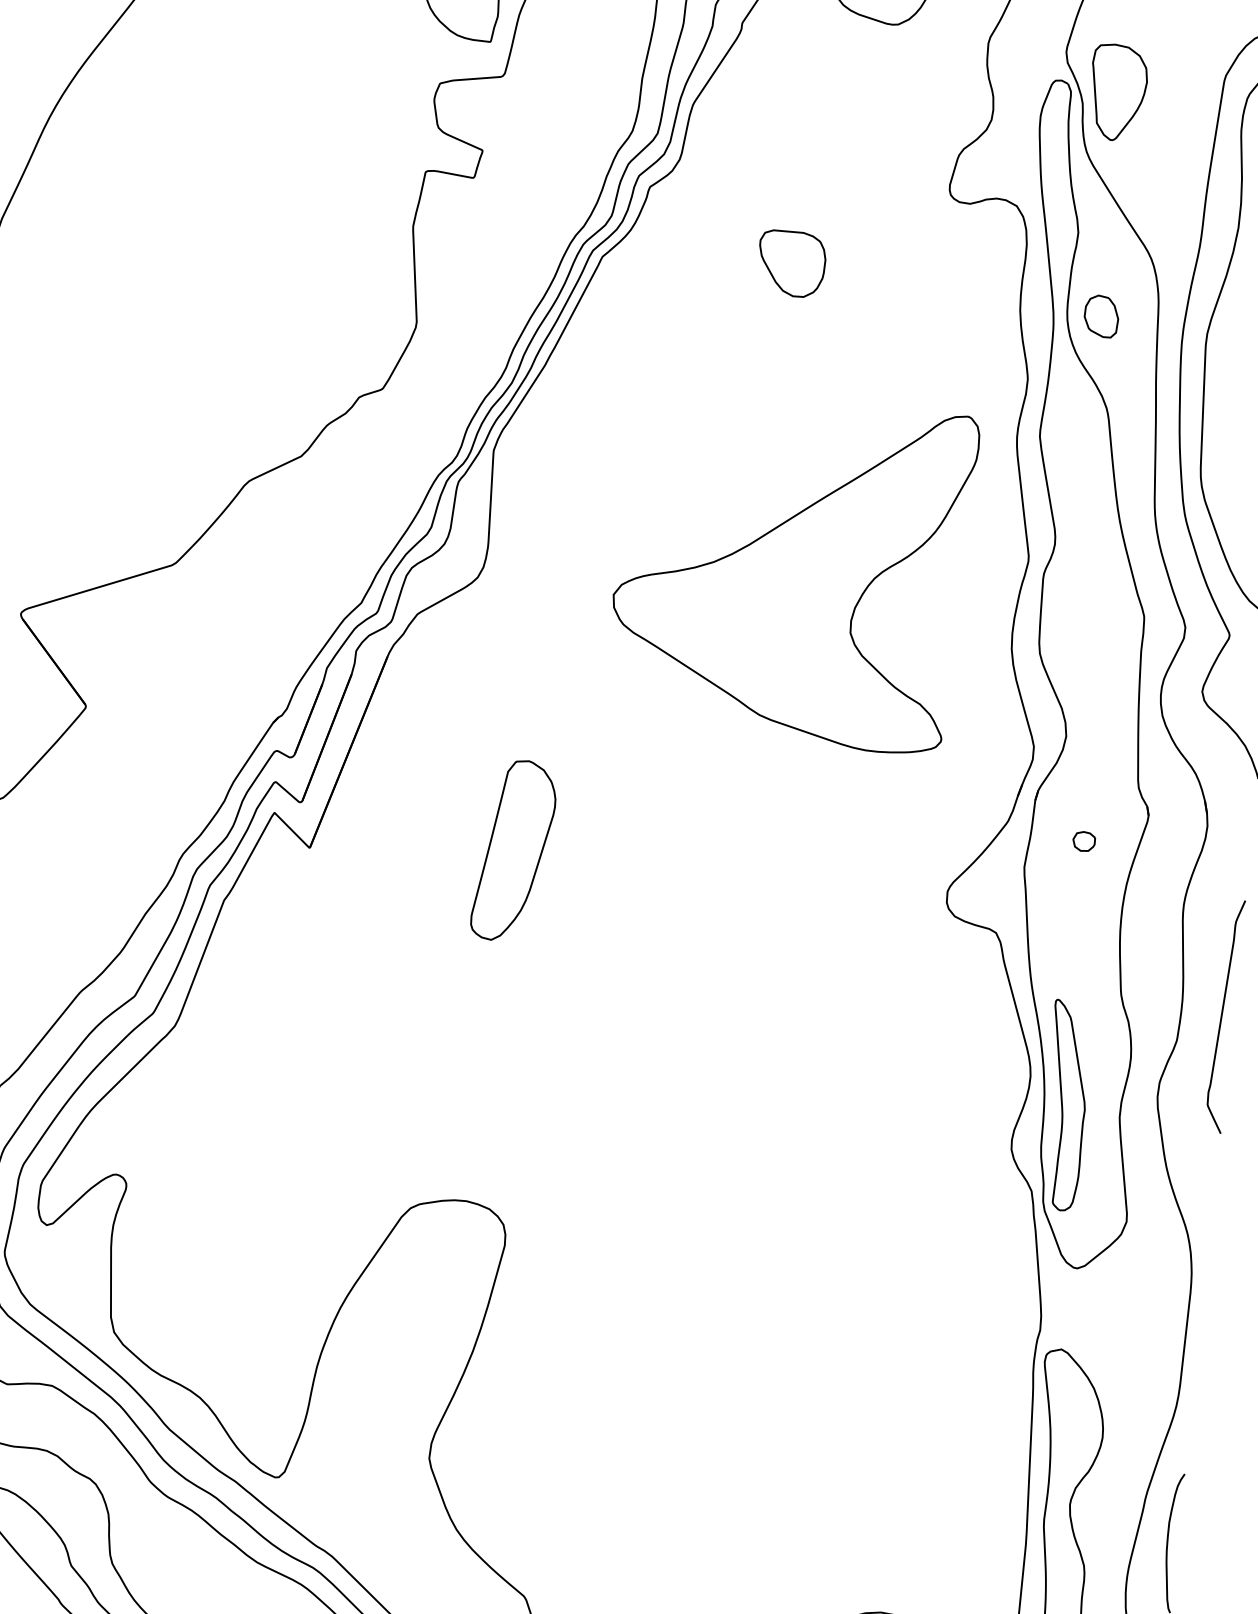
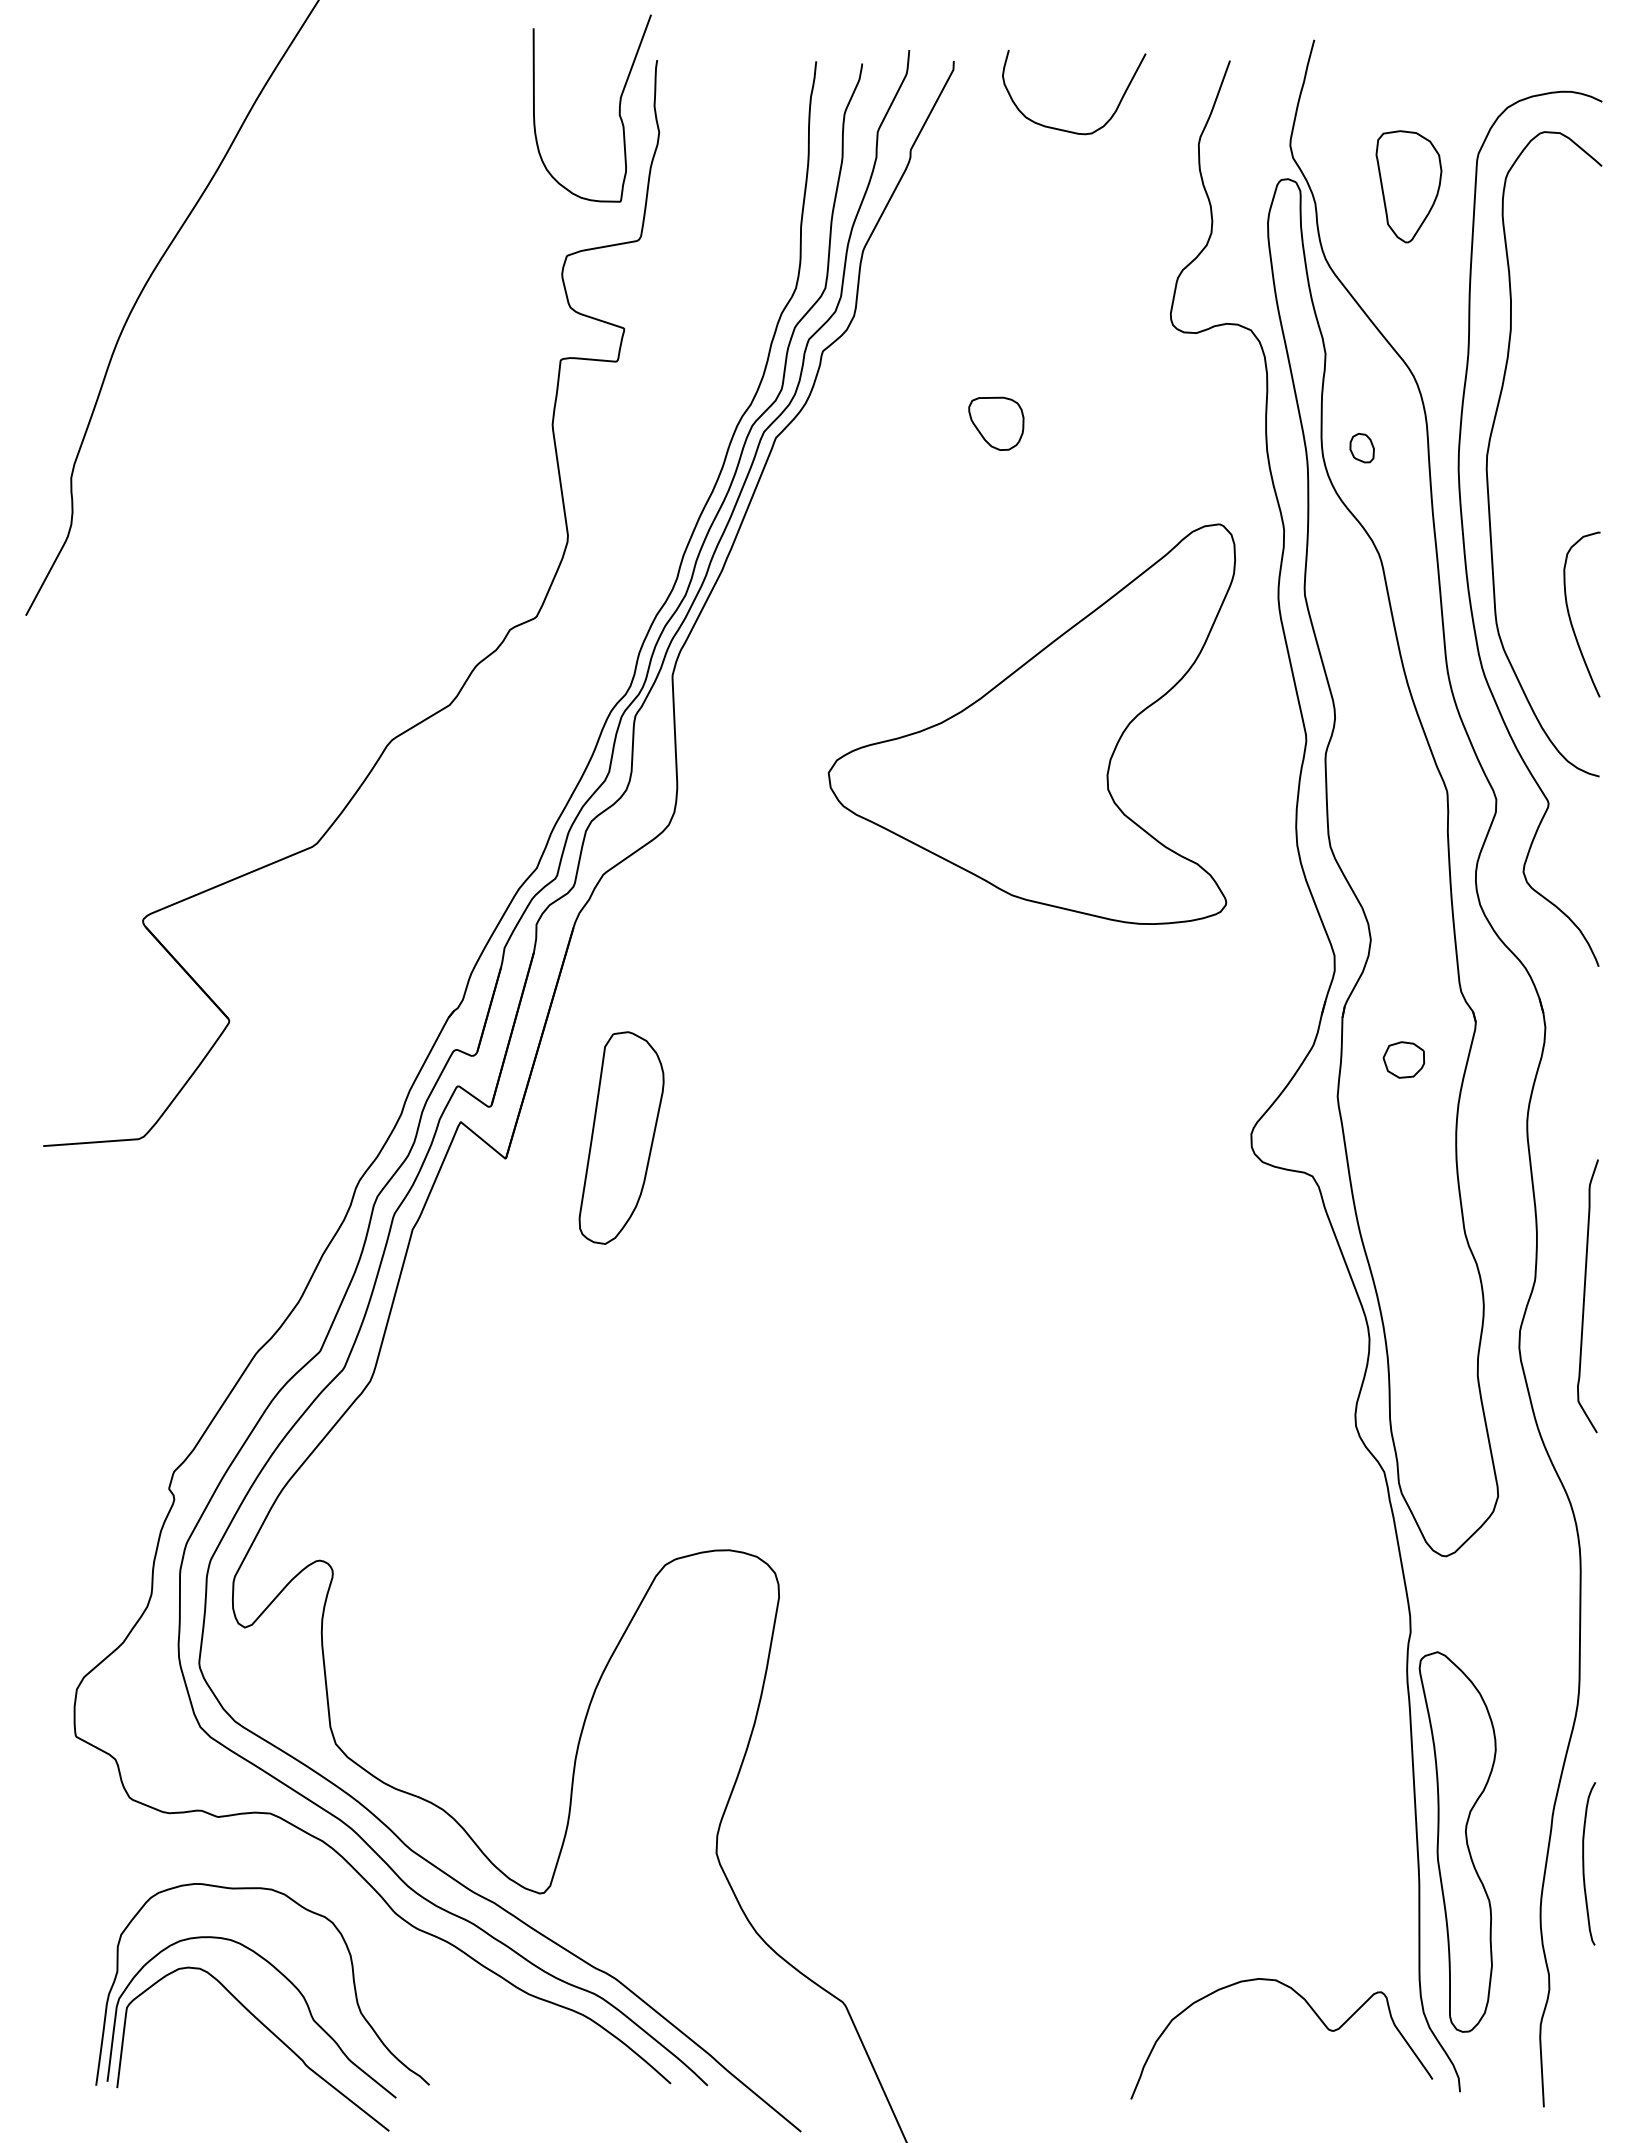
part: (1117, 92) -> (1408, 186), moved
part: (791, 263) -> (996, 423), size x0.7
part: (1100, 315) -> (1361, 447), size x0.6
part: (790, 570) -> (1031, 723), moved
part: (1083, 841) -> (1403, 1059), size x1.6
part: (514, 850) -> (621, 1137), moved
curve: (1222, 1016) -> (1585, 1296), moved
part: (1065, 1105) -> (1413, 1368), removed

